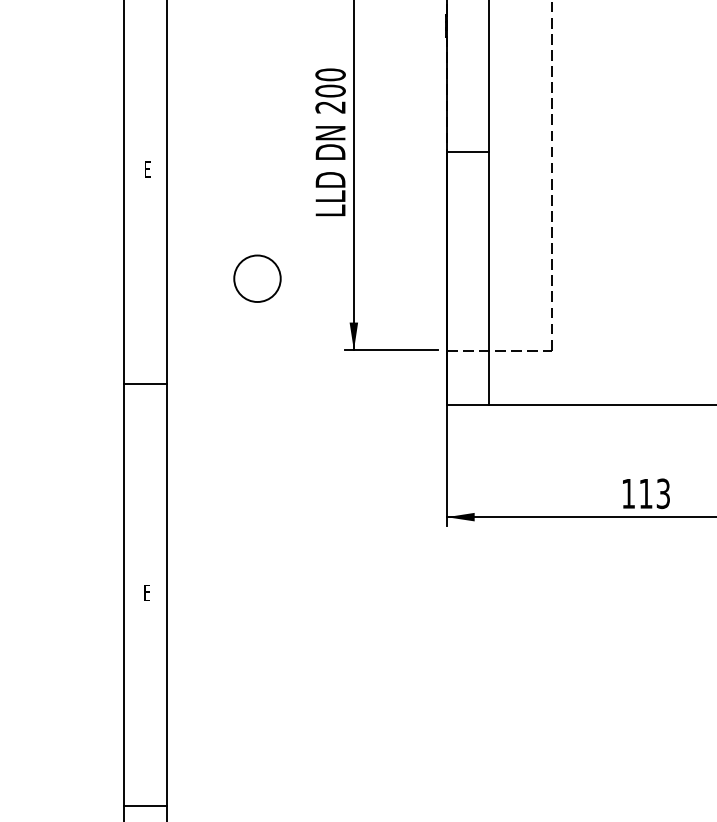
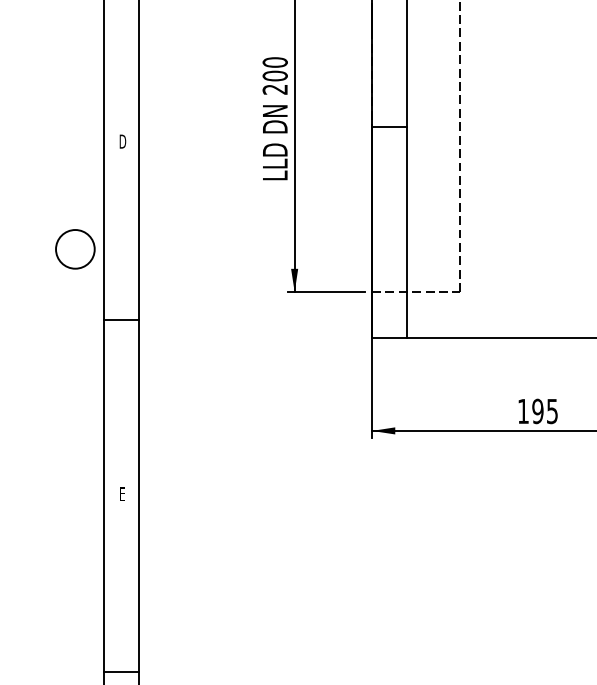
text: (147, 169) -> (122, 141), E -> D
circle: (257, 278) -> (75, 249), moved
text: (653, 493) -> (544, 411), 113 -> 195

